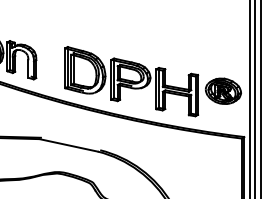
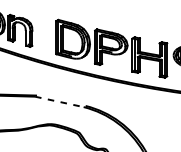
line: (68, 145) -> (59, 101), solid -> dashed

